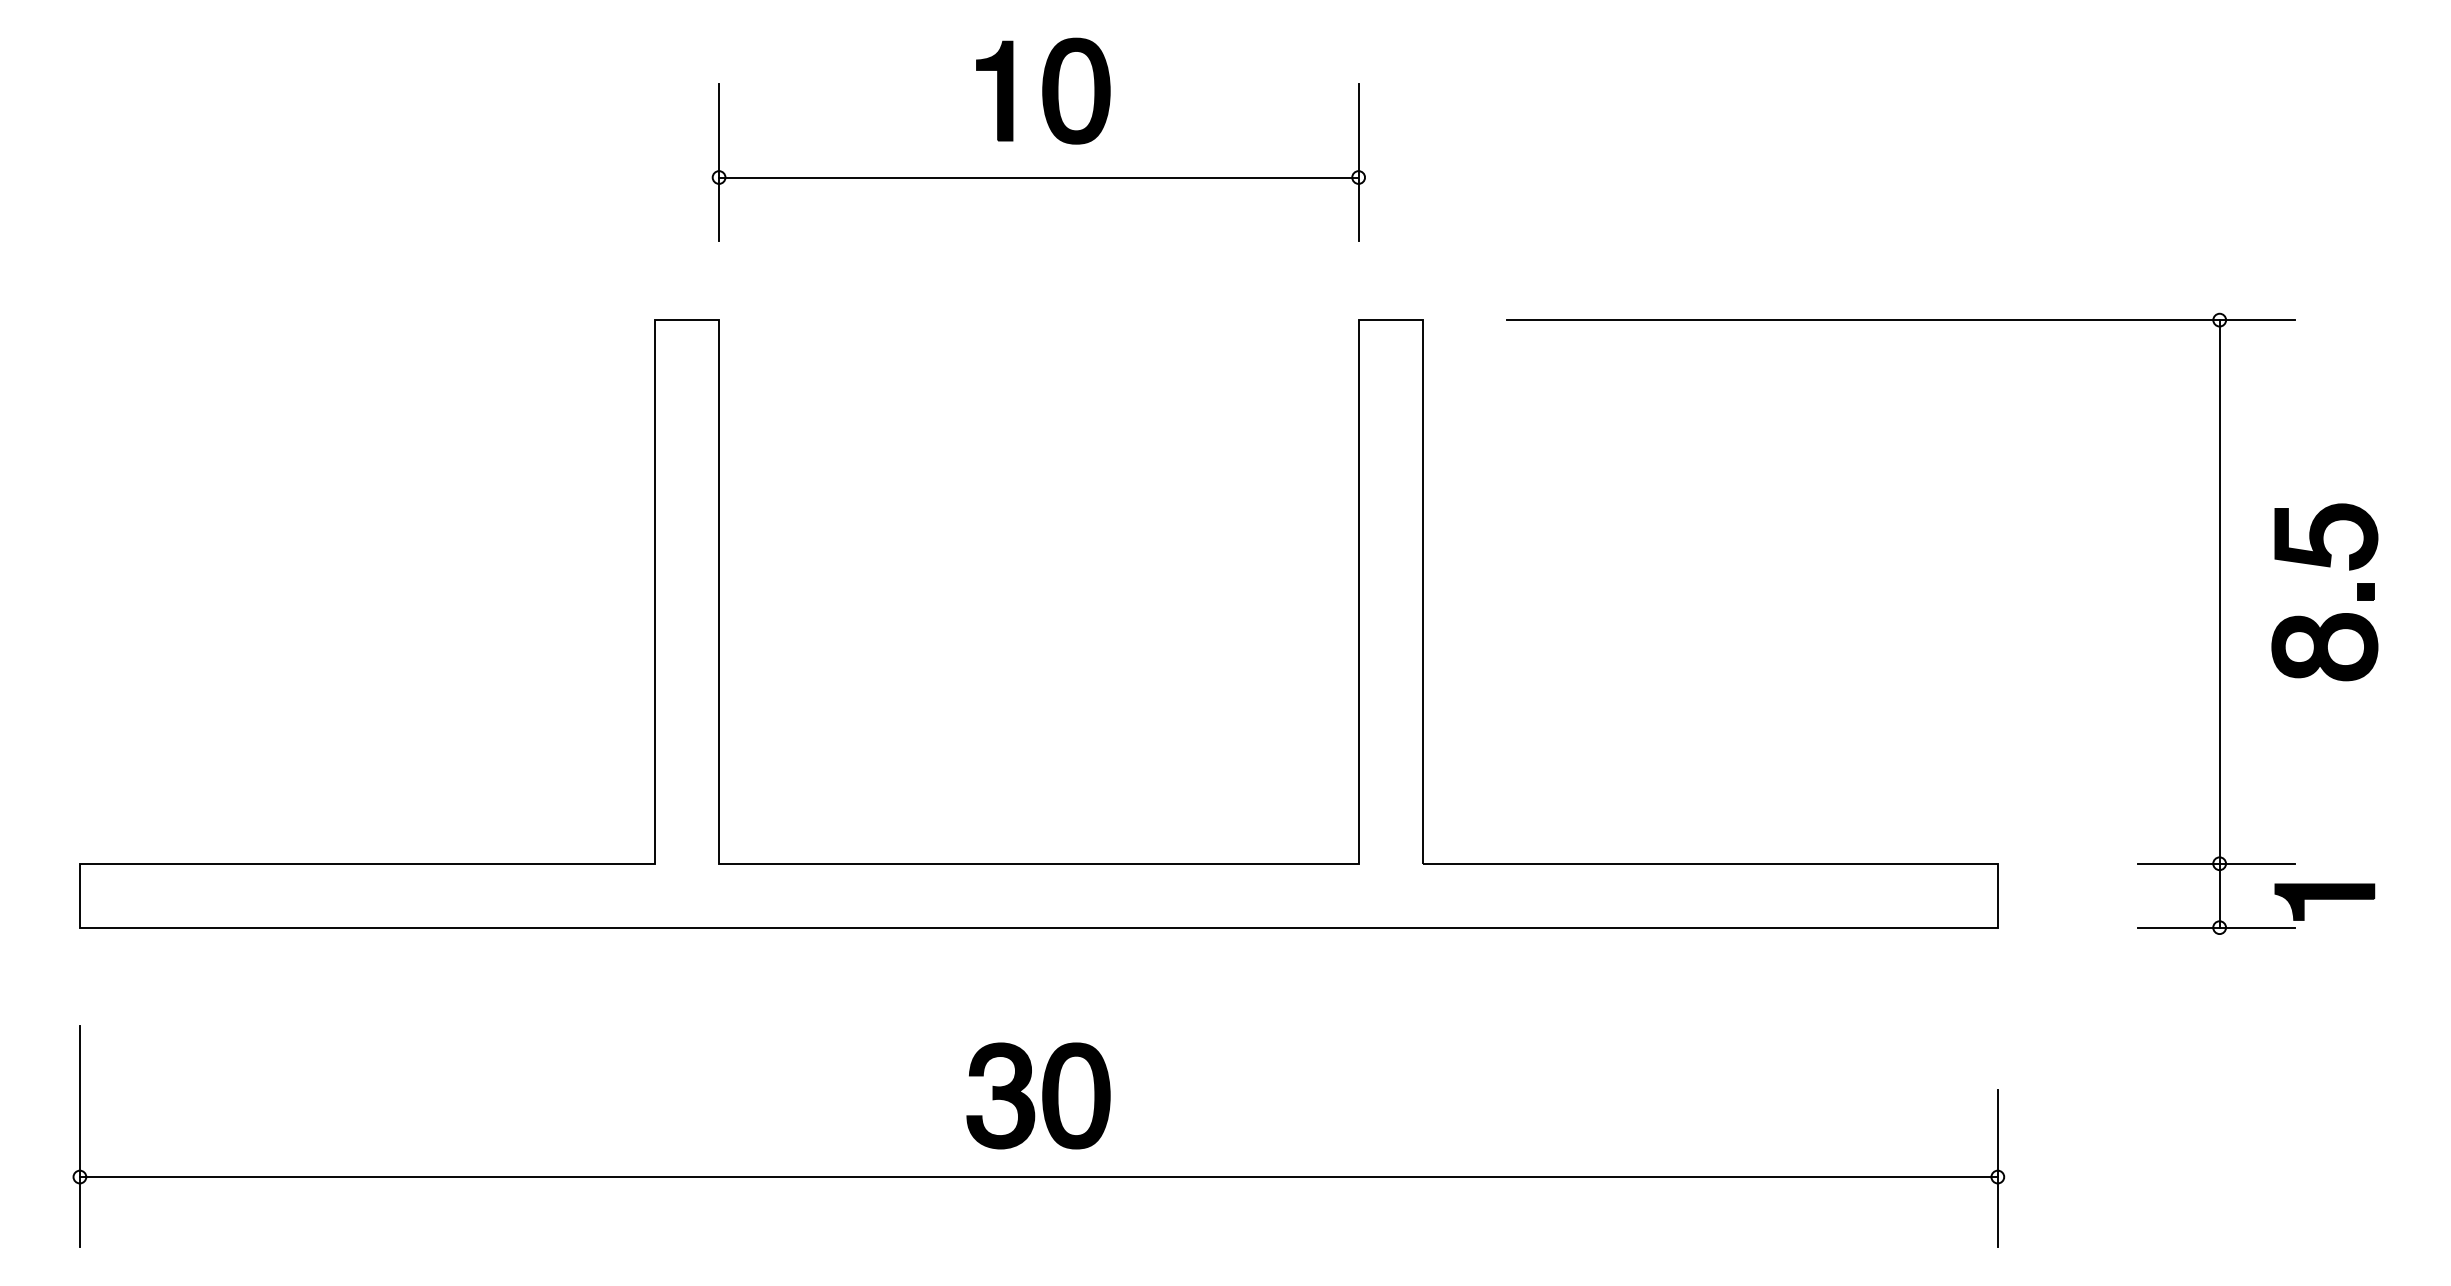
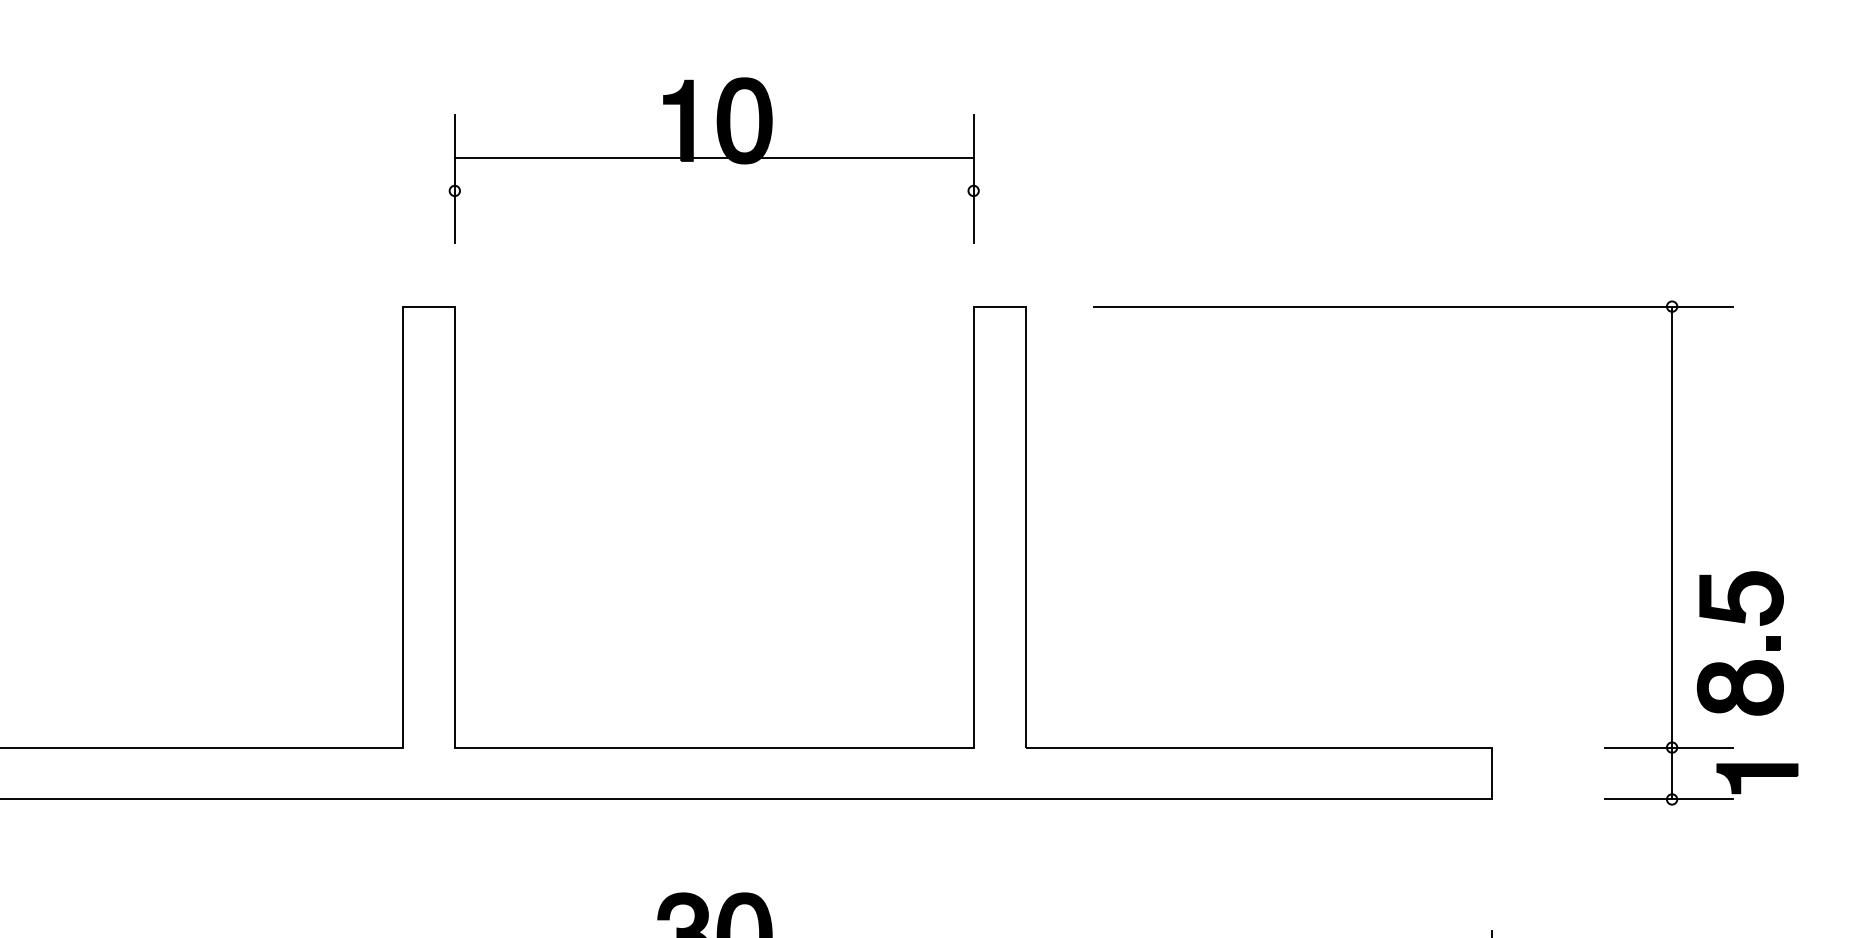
line: (1038, 177) -> (713, 157), moved
part: (2332, 615) -> (1746, 662), moved

